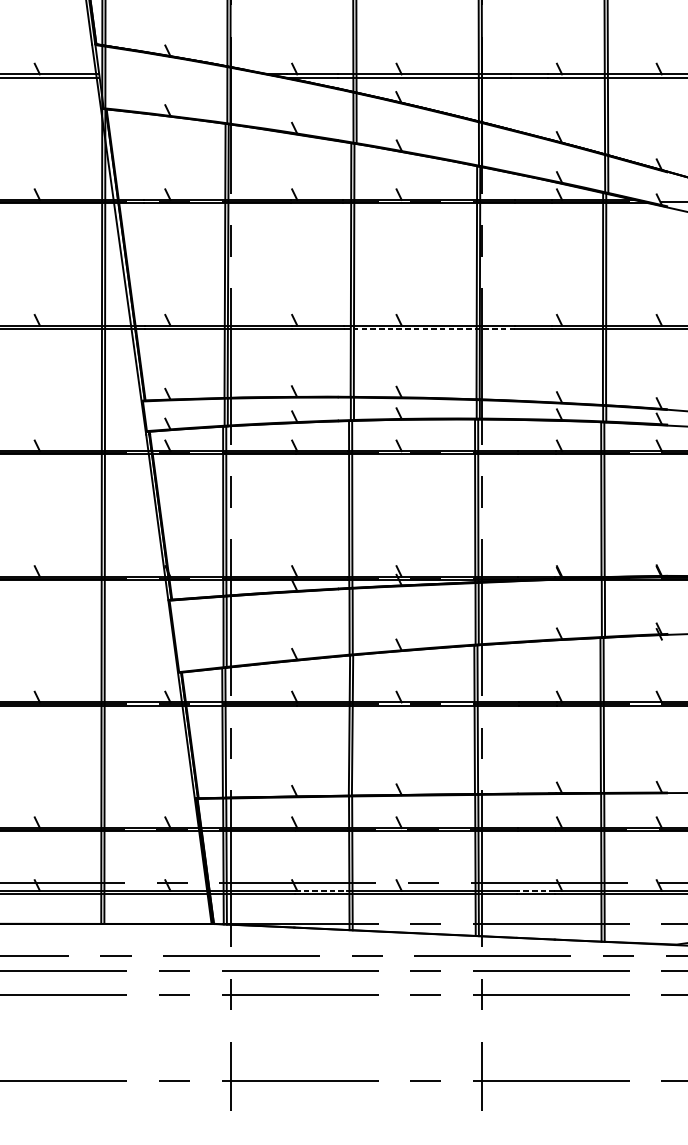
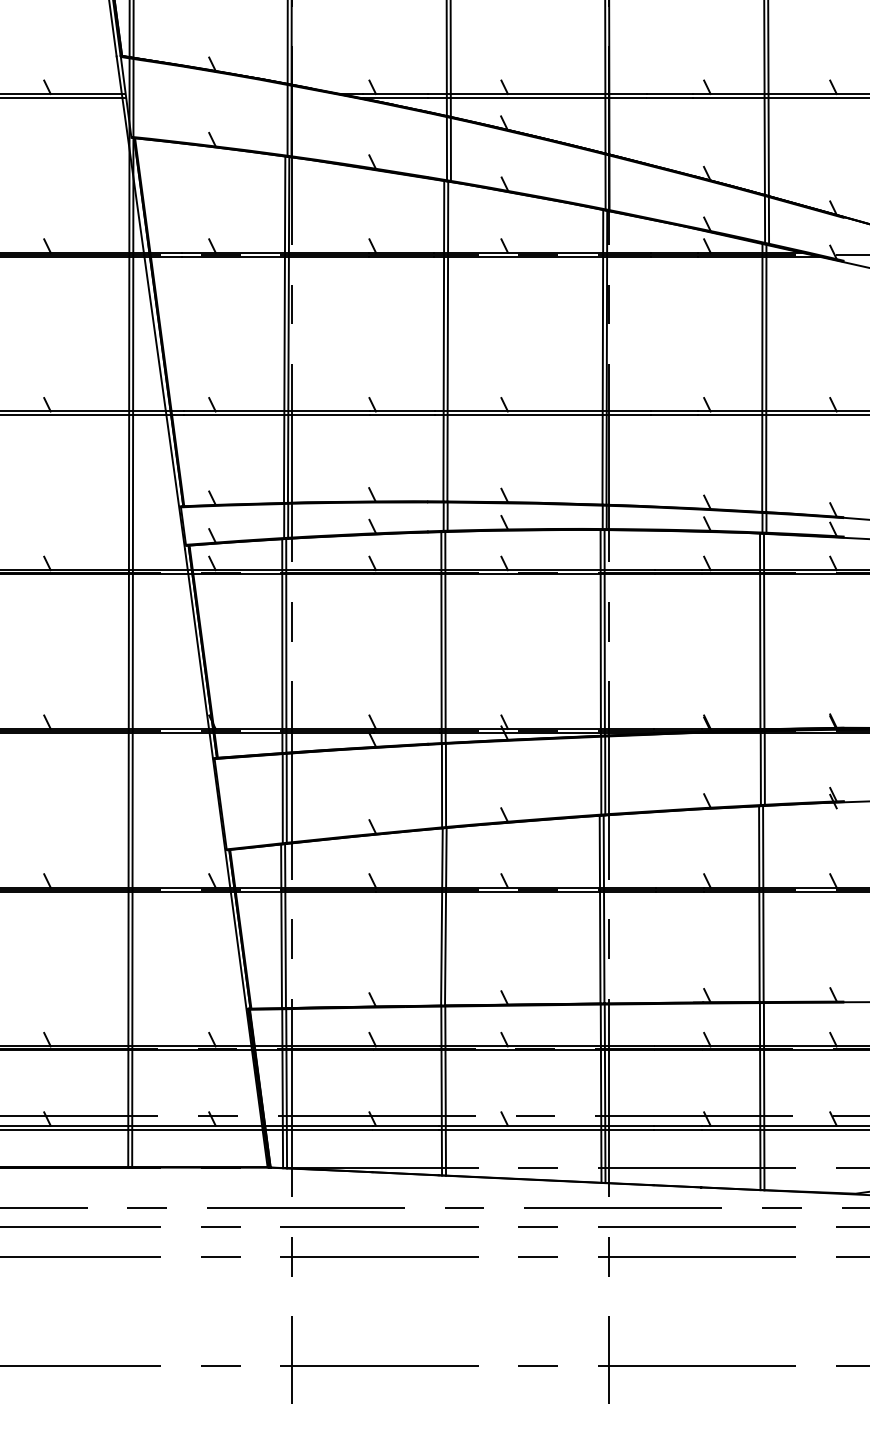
line: (429, 328) -> (543, 415), dashed -> solid
line: (321, 890) -> (406, 1125), dashed -> solid
line: (535, 890) -> (677, 1125), dashed -> solid

